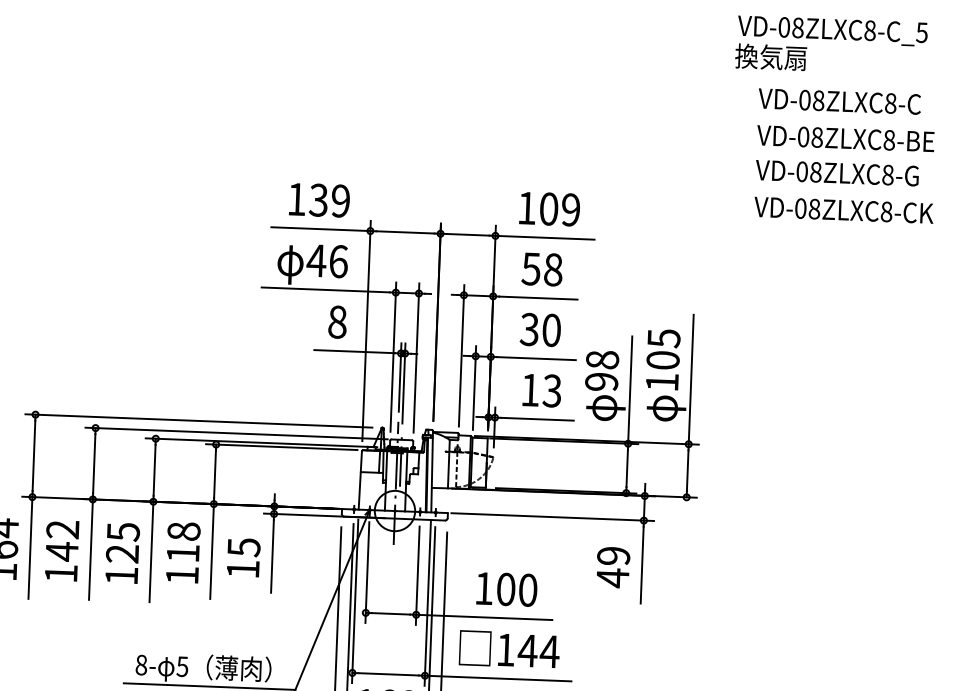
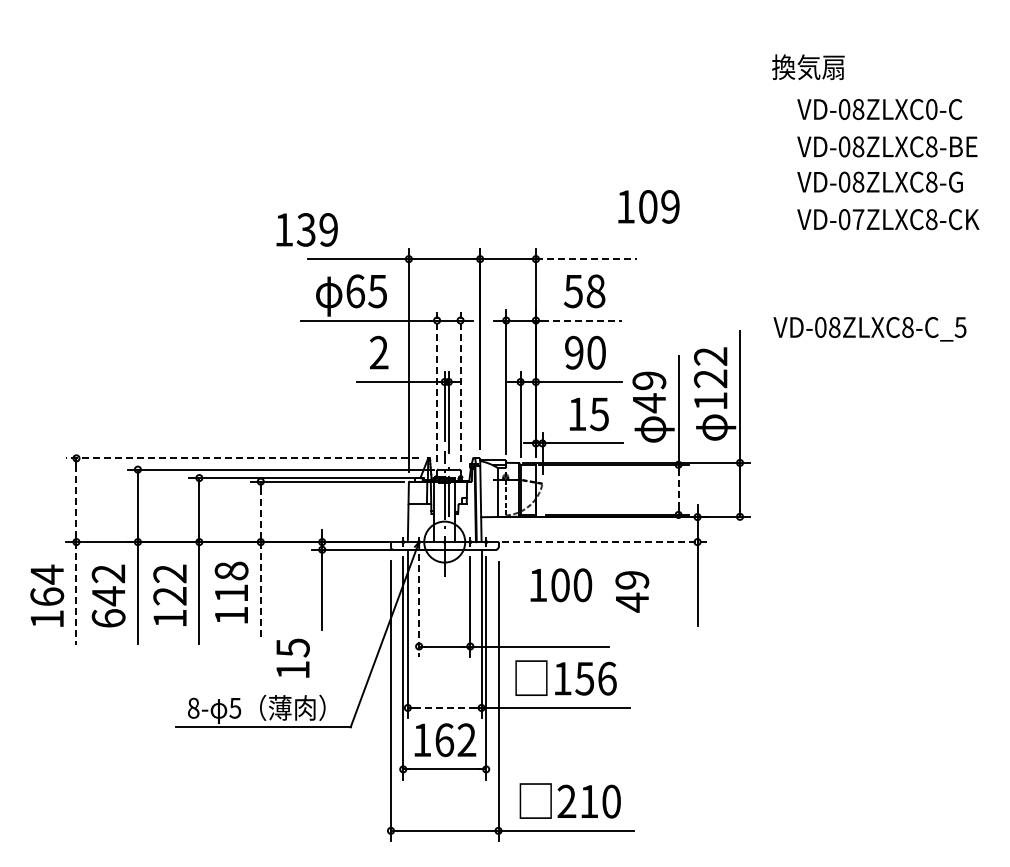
text: (832, 31) -> (869, 329), moved
text: (890, 103) -> (931, 109), VD-08ZLXC8-C -> VD-08ZLXC0-C
text: (318, 199) -> (306, 229), moved
text: (549, 208) -> (648, 206), moved
text: (814, 209) -> (858, 219), VD-08ZLXC8-CK -> VD-07ZLXC8-CK
line: (545, 238) -> (586, 259), solid -> dashed
text: (327, 261) -> (366, 291), 46 -> 65
line: (538, 298) -> (581, 320), solid -> dashed
text: (337, 321) -> (379, 352), 8 -> 2
text: (528, 329) -> (573, 352), 30 -> 90
text: (663, 349) -> (710, 367), 105 -> 122
line: (393, 357) -> (437, 386), solid -> dashed
line: (416, 358) -> (460, 386), solid -> dashed
text: (602, 371) -> (649, 392), 98 -> 49
text: (552, 390) -> (599, 413), 13 -> 15
line: (198, 421) -> (241, 458), solid -> dashed
line: (34, 456) -> (76, 500), solid -> dashed
line: (627, 468) -> (678, 489), solid -> dashed
line: (214, 474) -> (260, 512), solid -> dashed
line: (552, 517) -> (604, 542), solid -> dashed
text: (123, 531) -> (170, 573), 125 -> 122
line: (30, 547) -> (76, 593), solid -> dashed
line: (211, 551) -> (260, 590), solid -> dashed
text: (243, 556) -> (292, 657), moved
text: (613, 567) -> (632, 591), moved
text: (61, 573) -> (108, 618), 142 -> 642
line: (367, 573) -> (419, 606), solid -> dashed
text: (507, 589) -> (561, 585), moved
text: (538, 651) -> (595, 678), 144 -> 156
line: (388, 673) -> (444, 707), solid -> dashed

